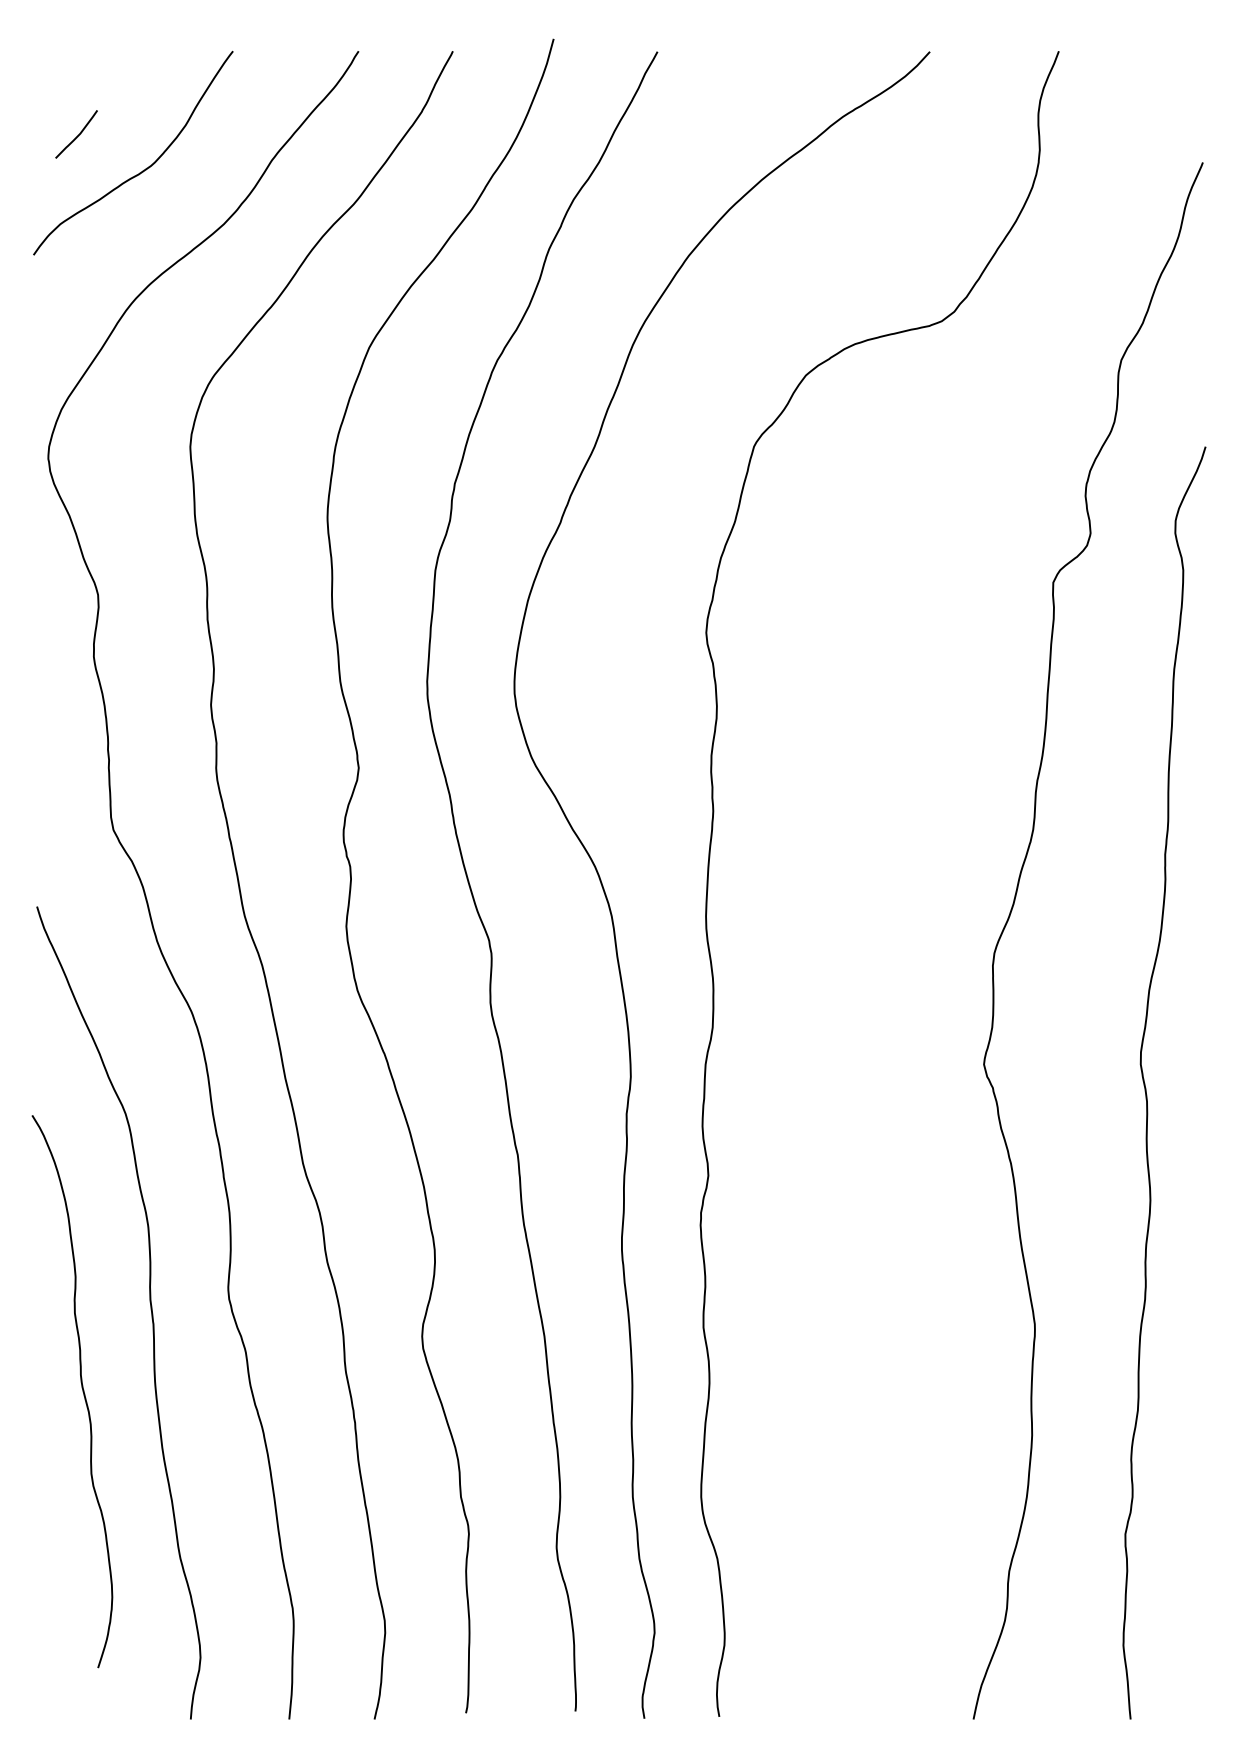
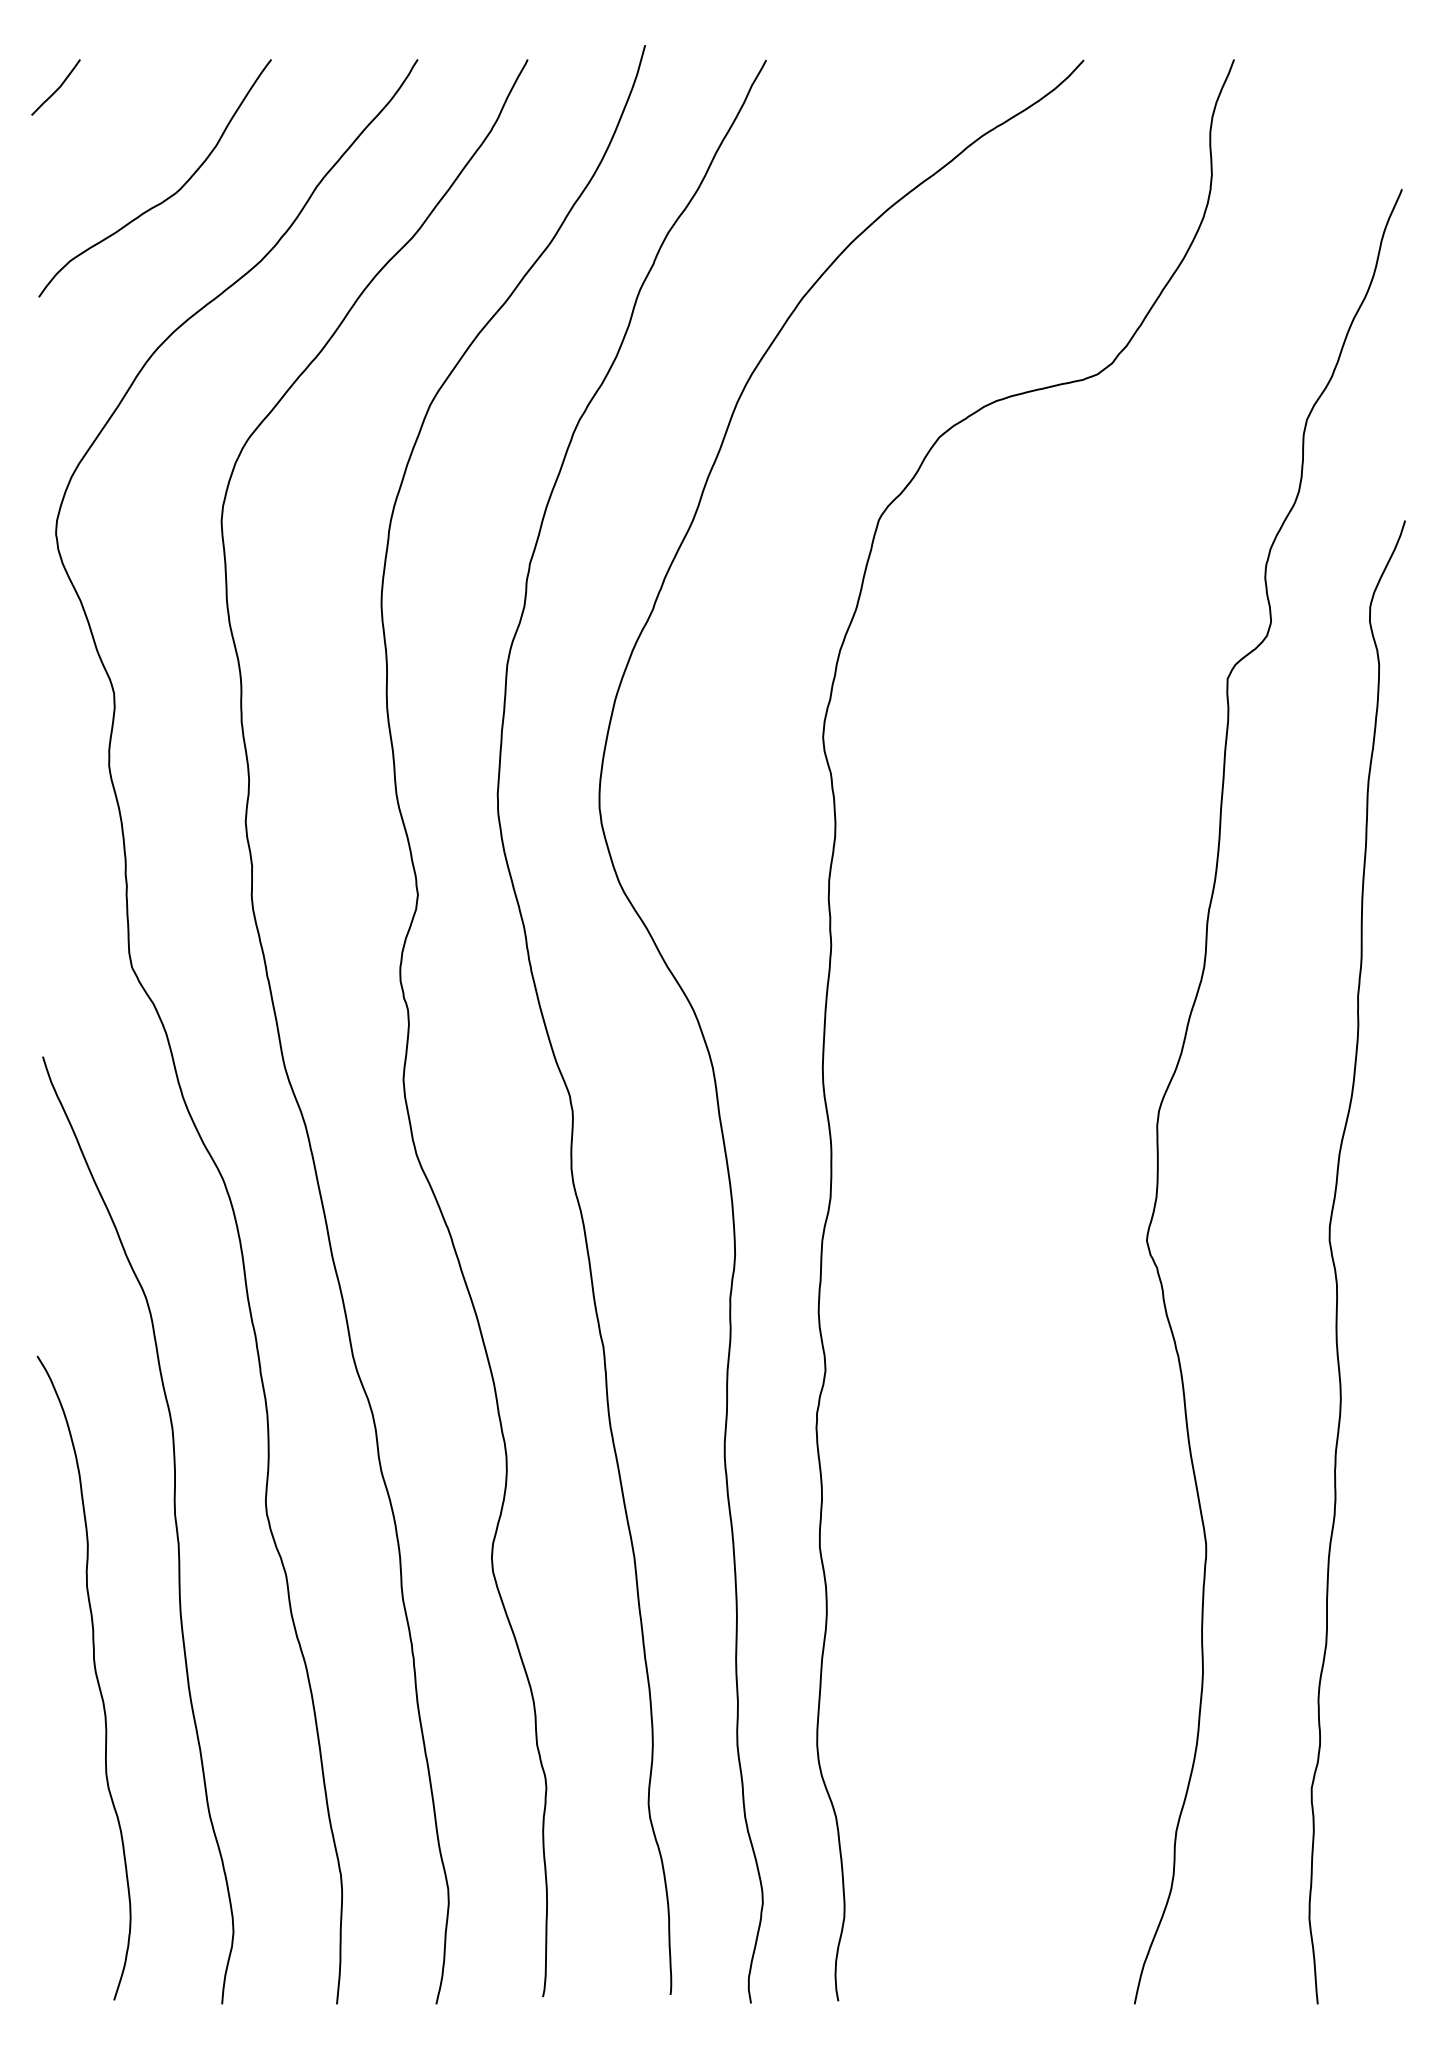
curve: (77, 135) -> (57, 88), moved
curve: (82, 1390) -> (95, 1676), moved

